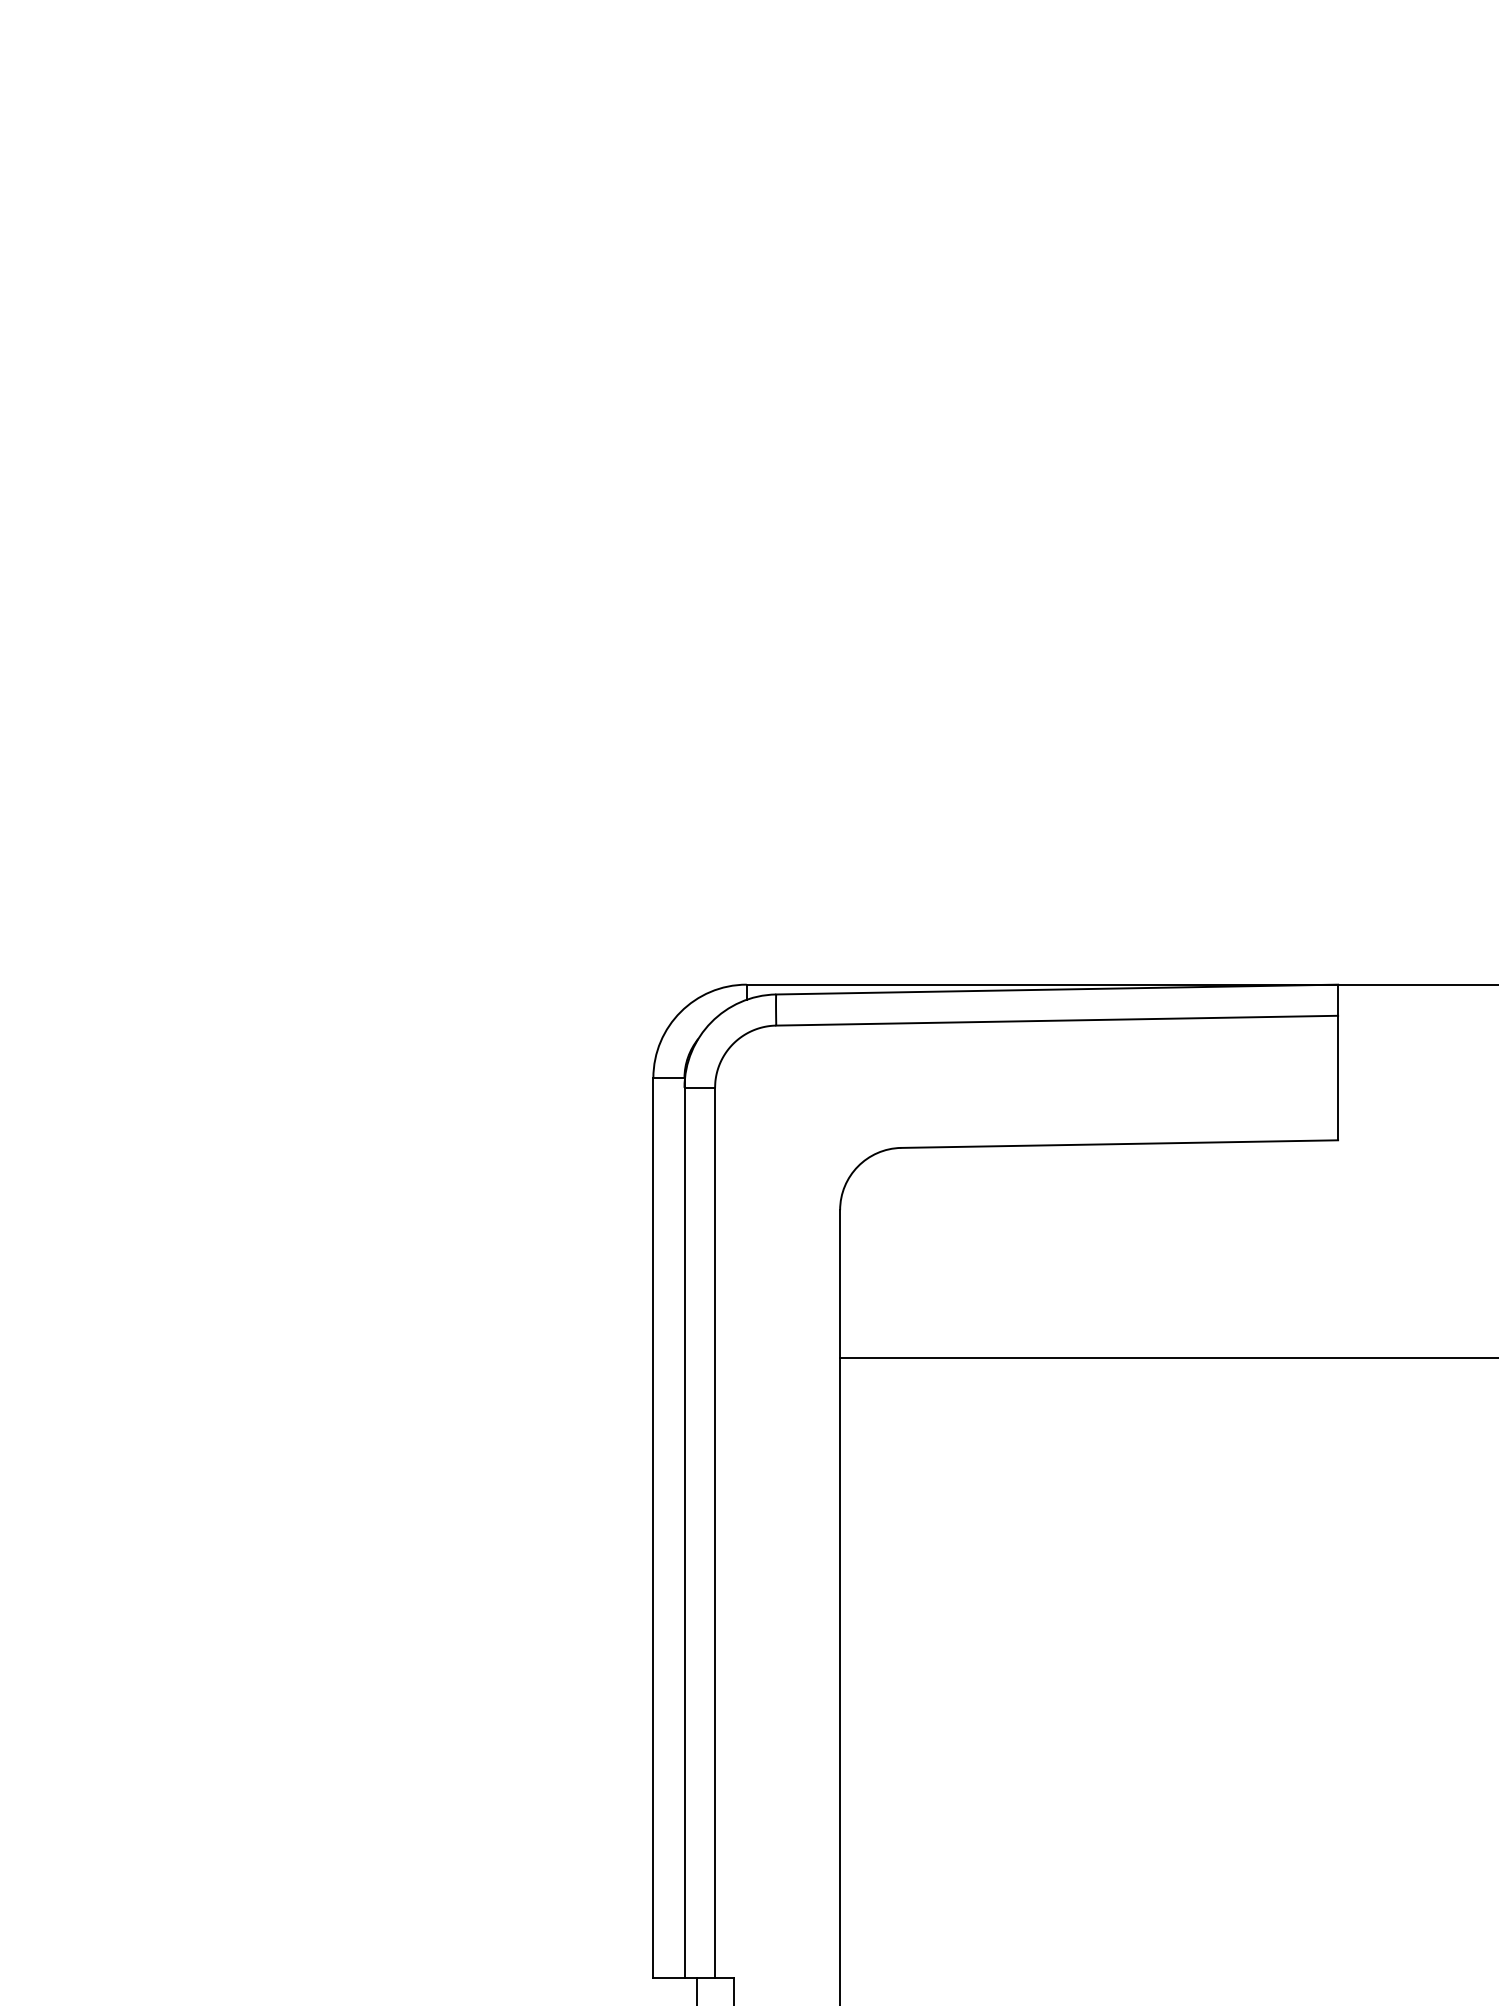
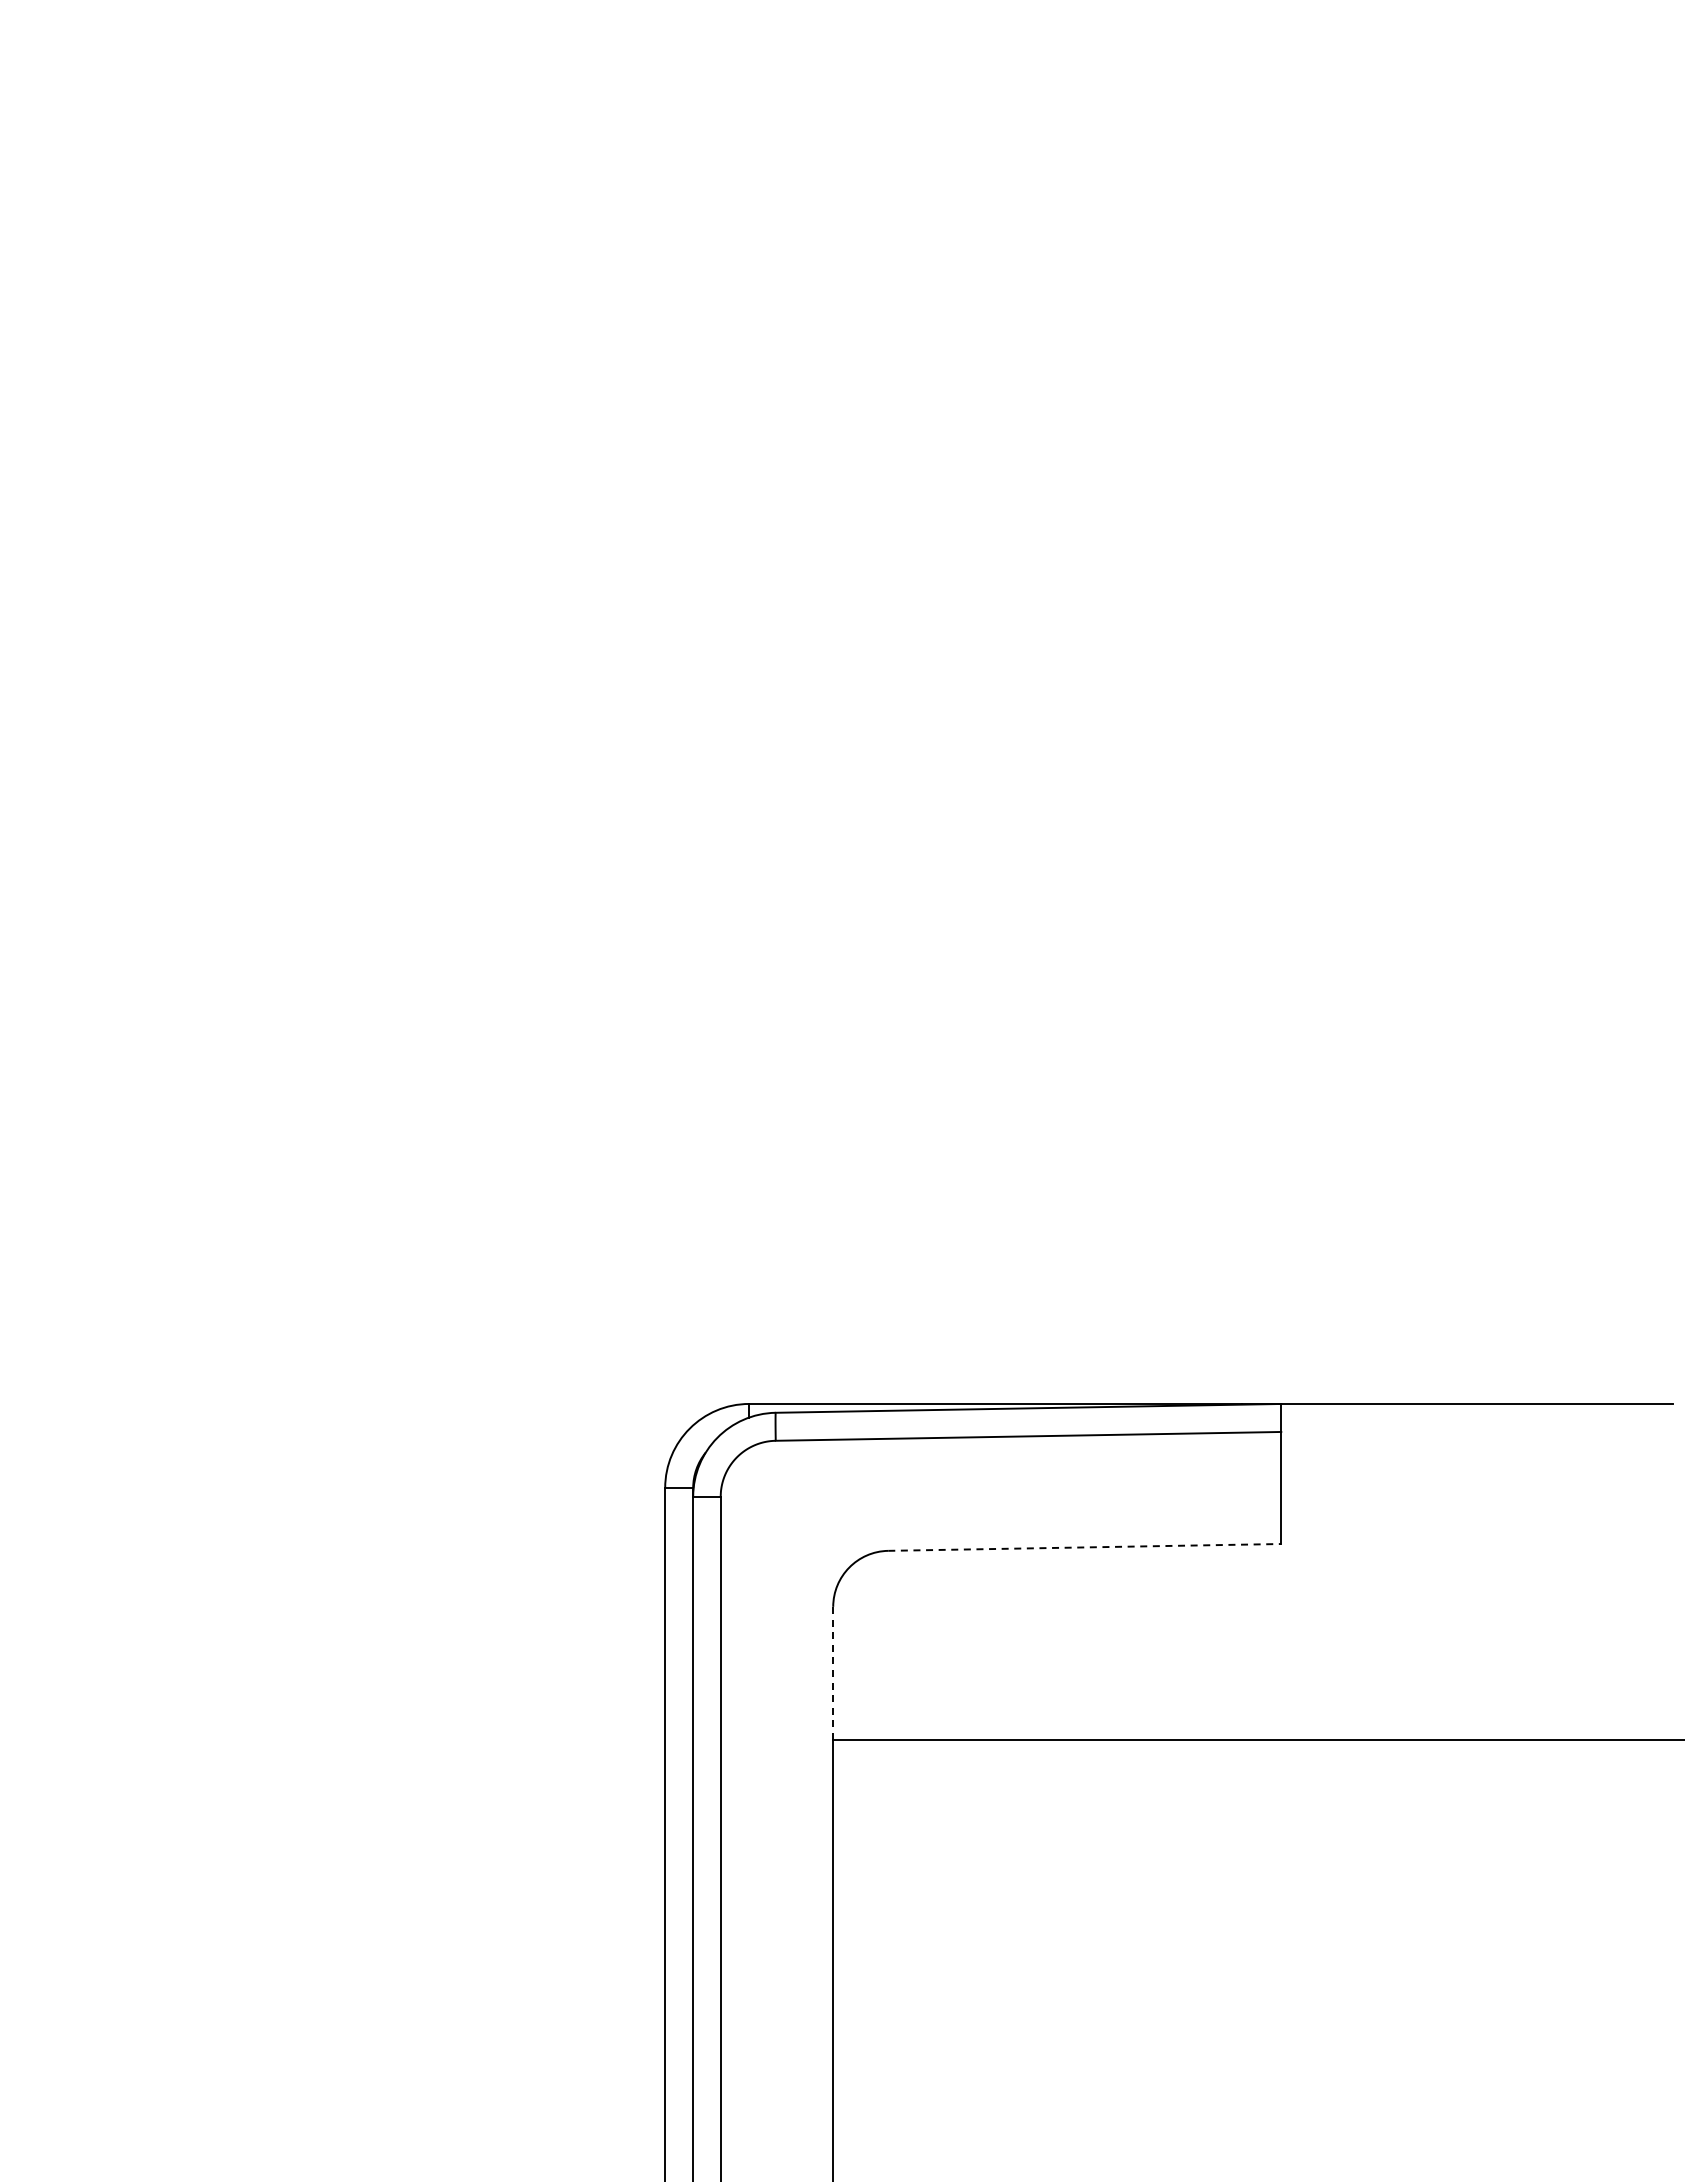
line: (1119, 1144) -> (1084, 1547), solid -> dashed
line: (840, 1284) -> (833, 1673), solid -> dashed

